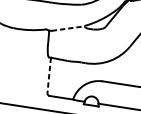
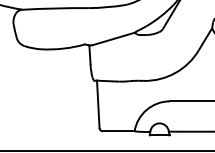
line: (68, 28) -> (114, 38), dashed -> solid
line: (49, 75) -> (98, 104), dashed -> solid

